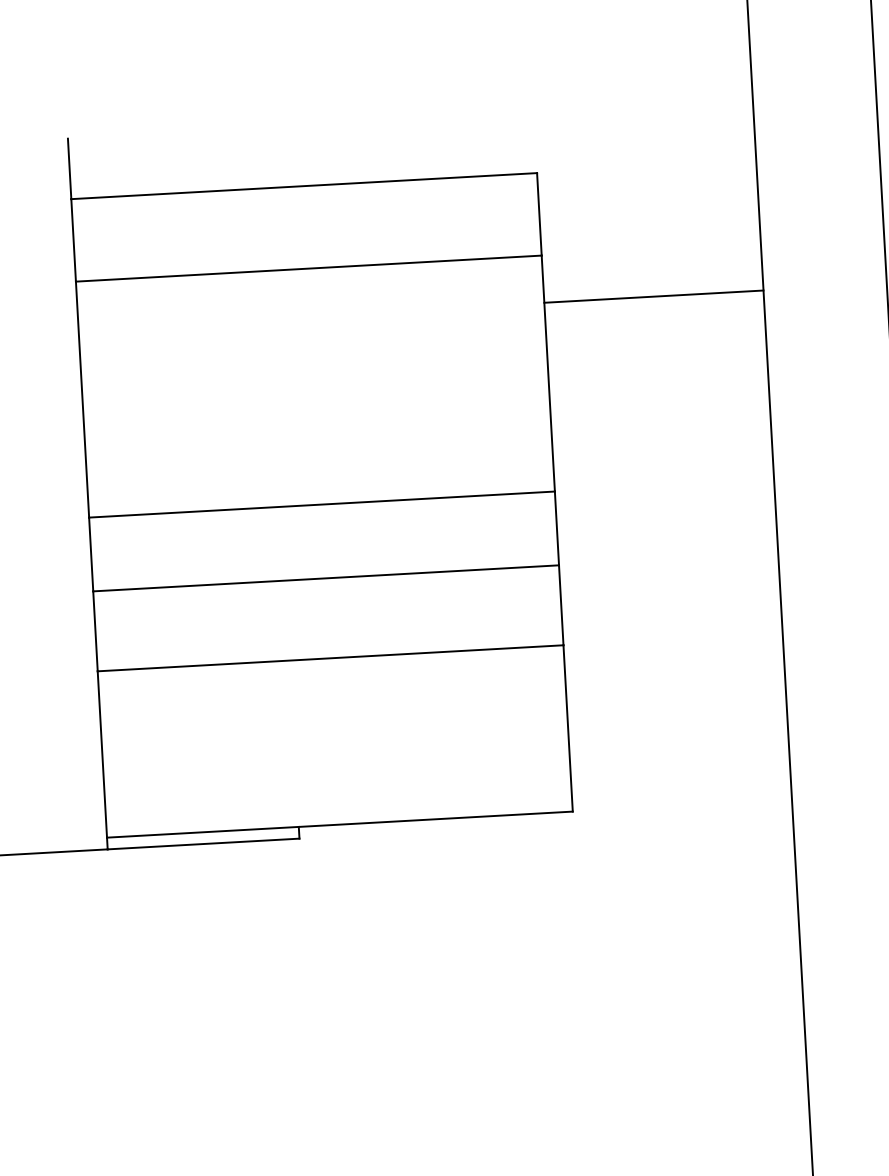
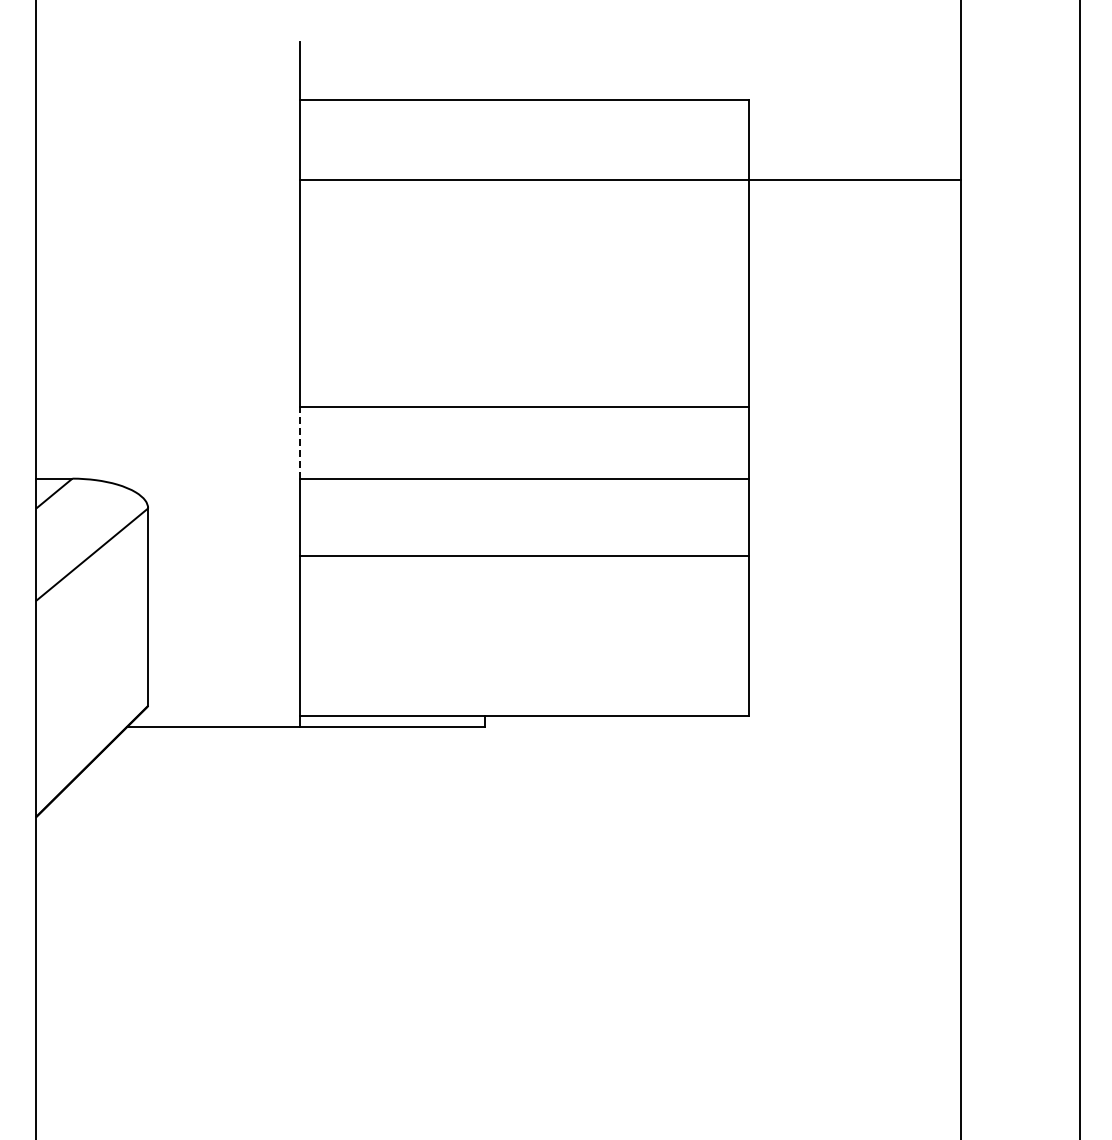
line: (653, 296) -> (854, 180), moved
line: (91, 554) -> (300, 443), solid -> dashed

